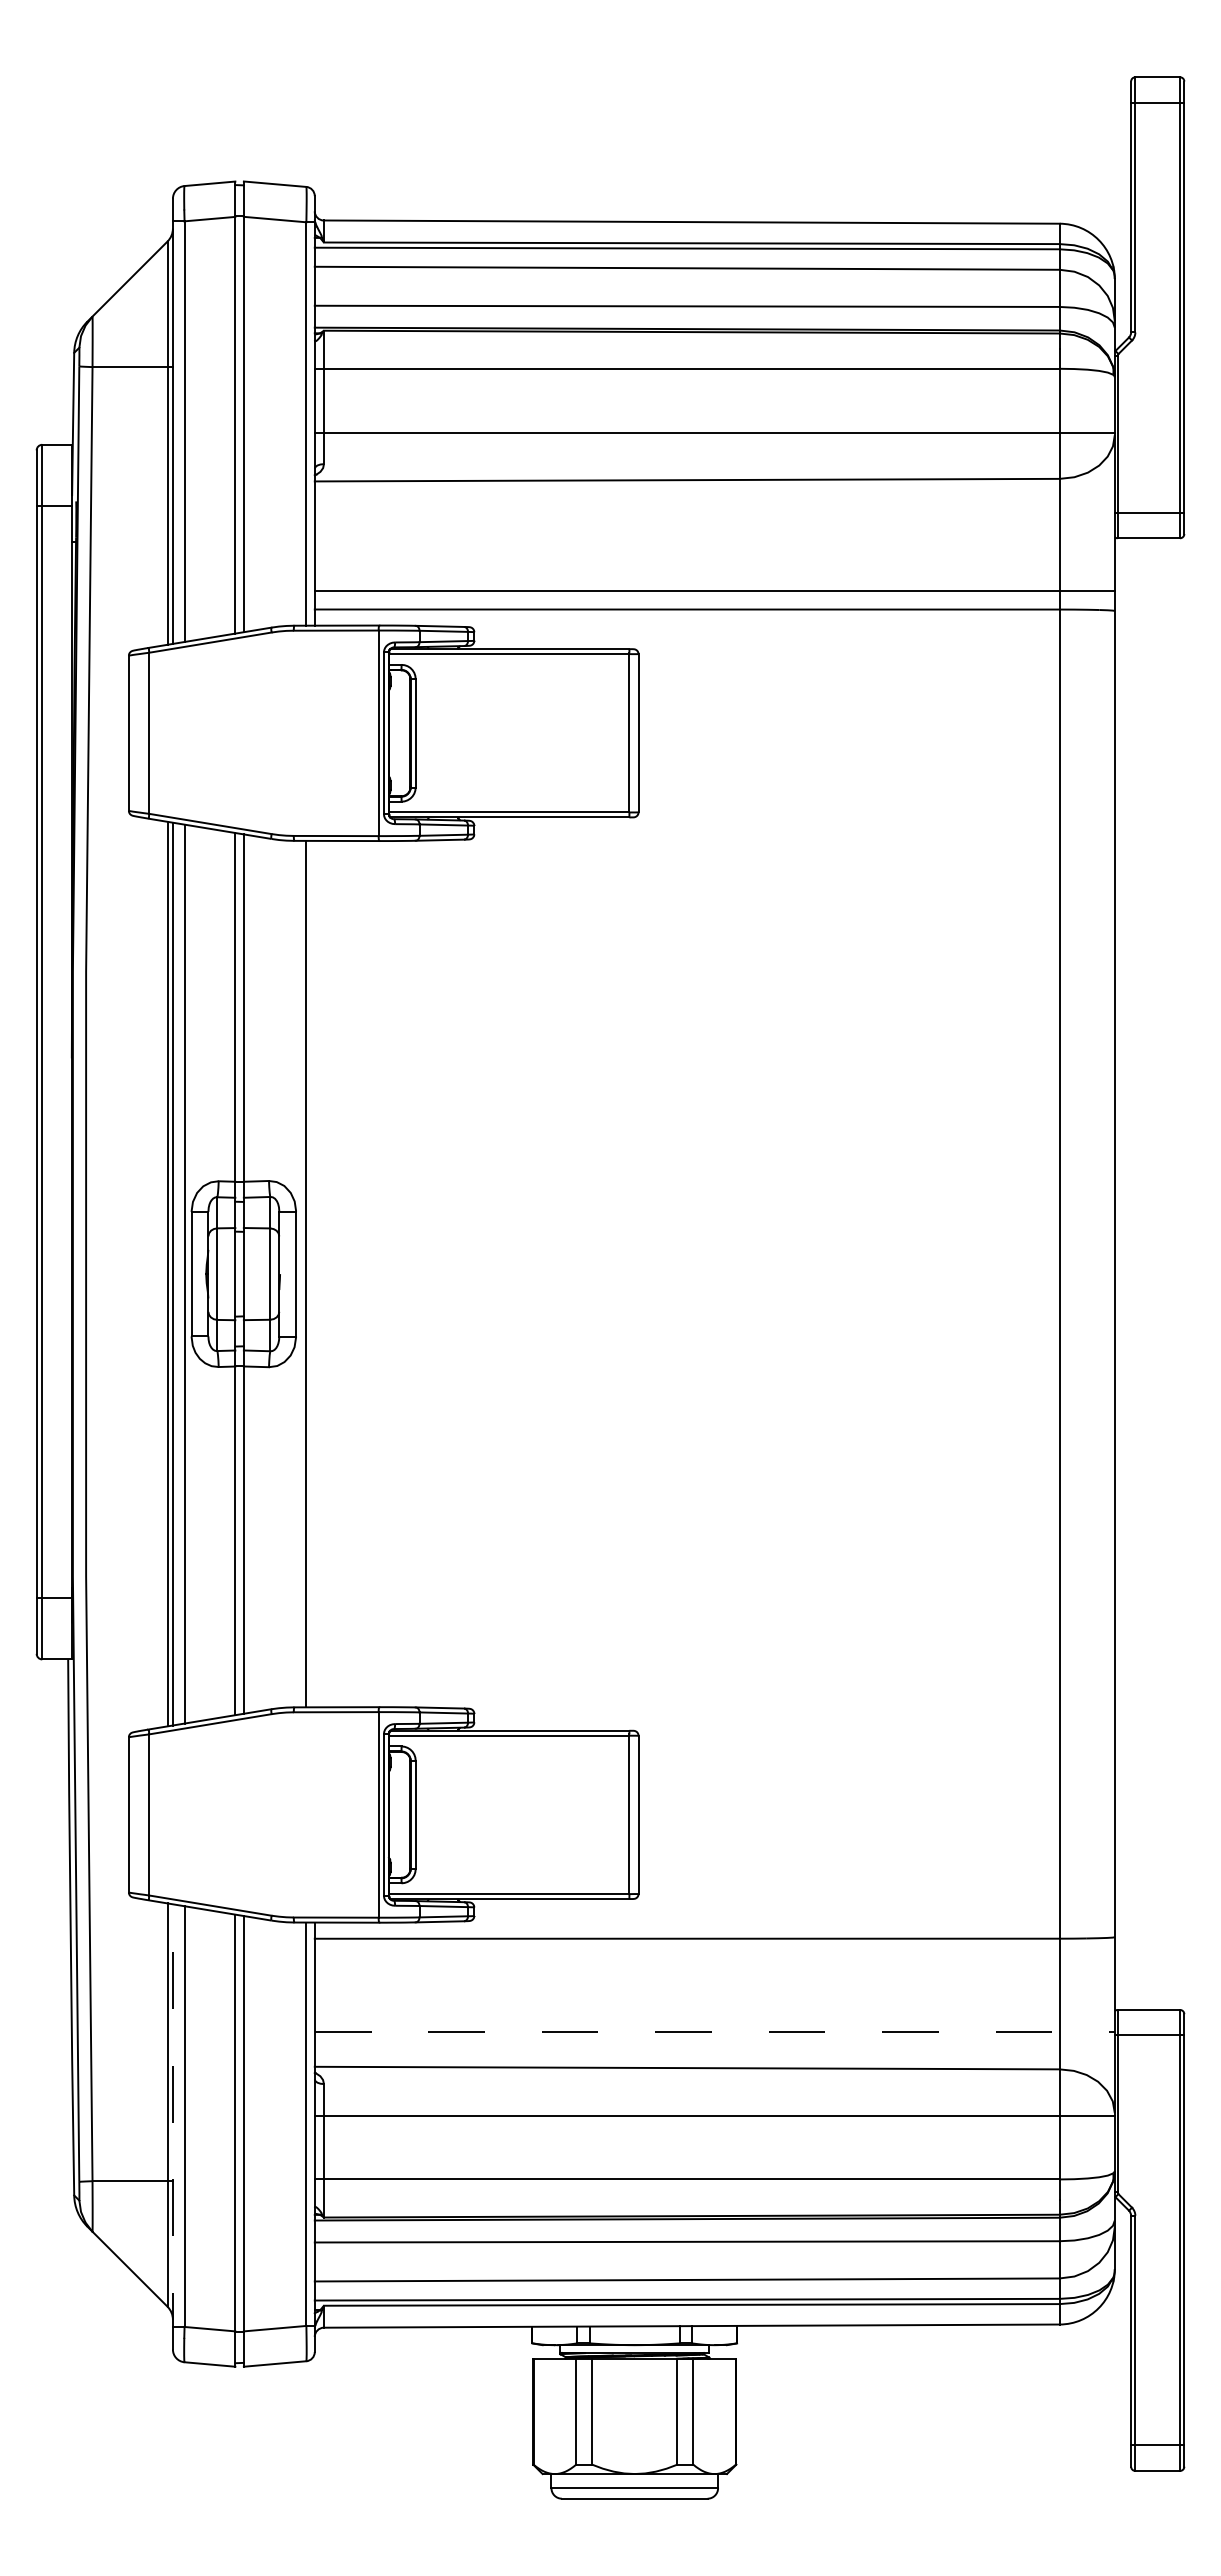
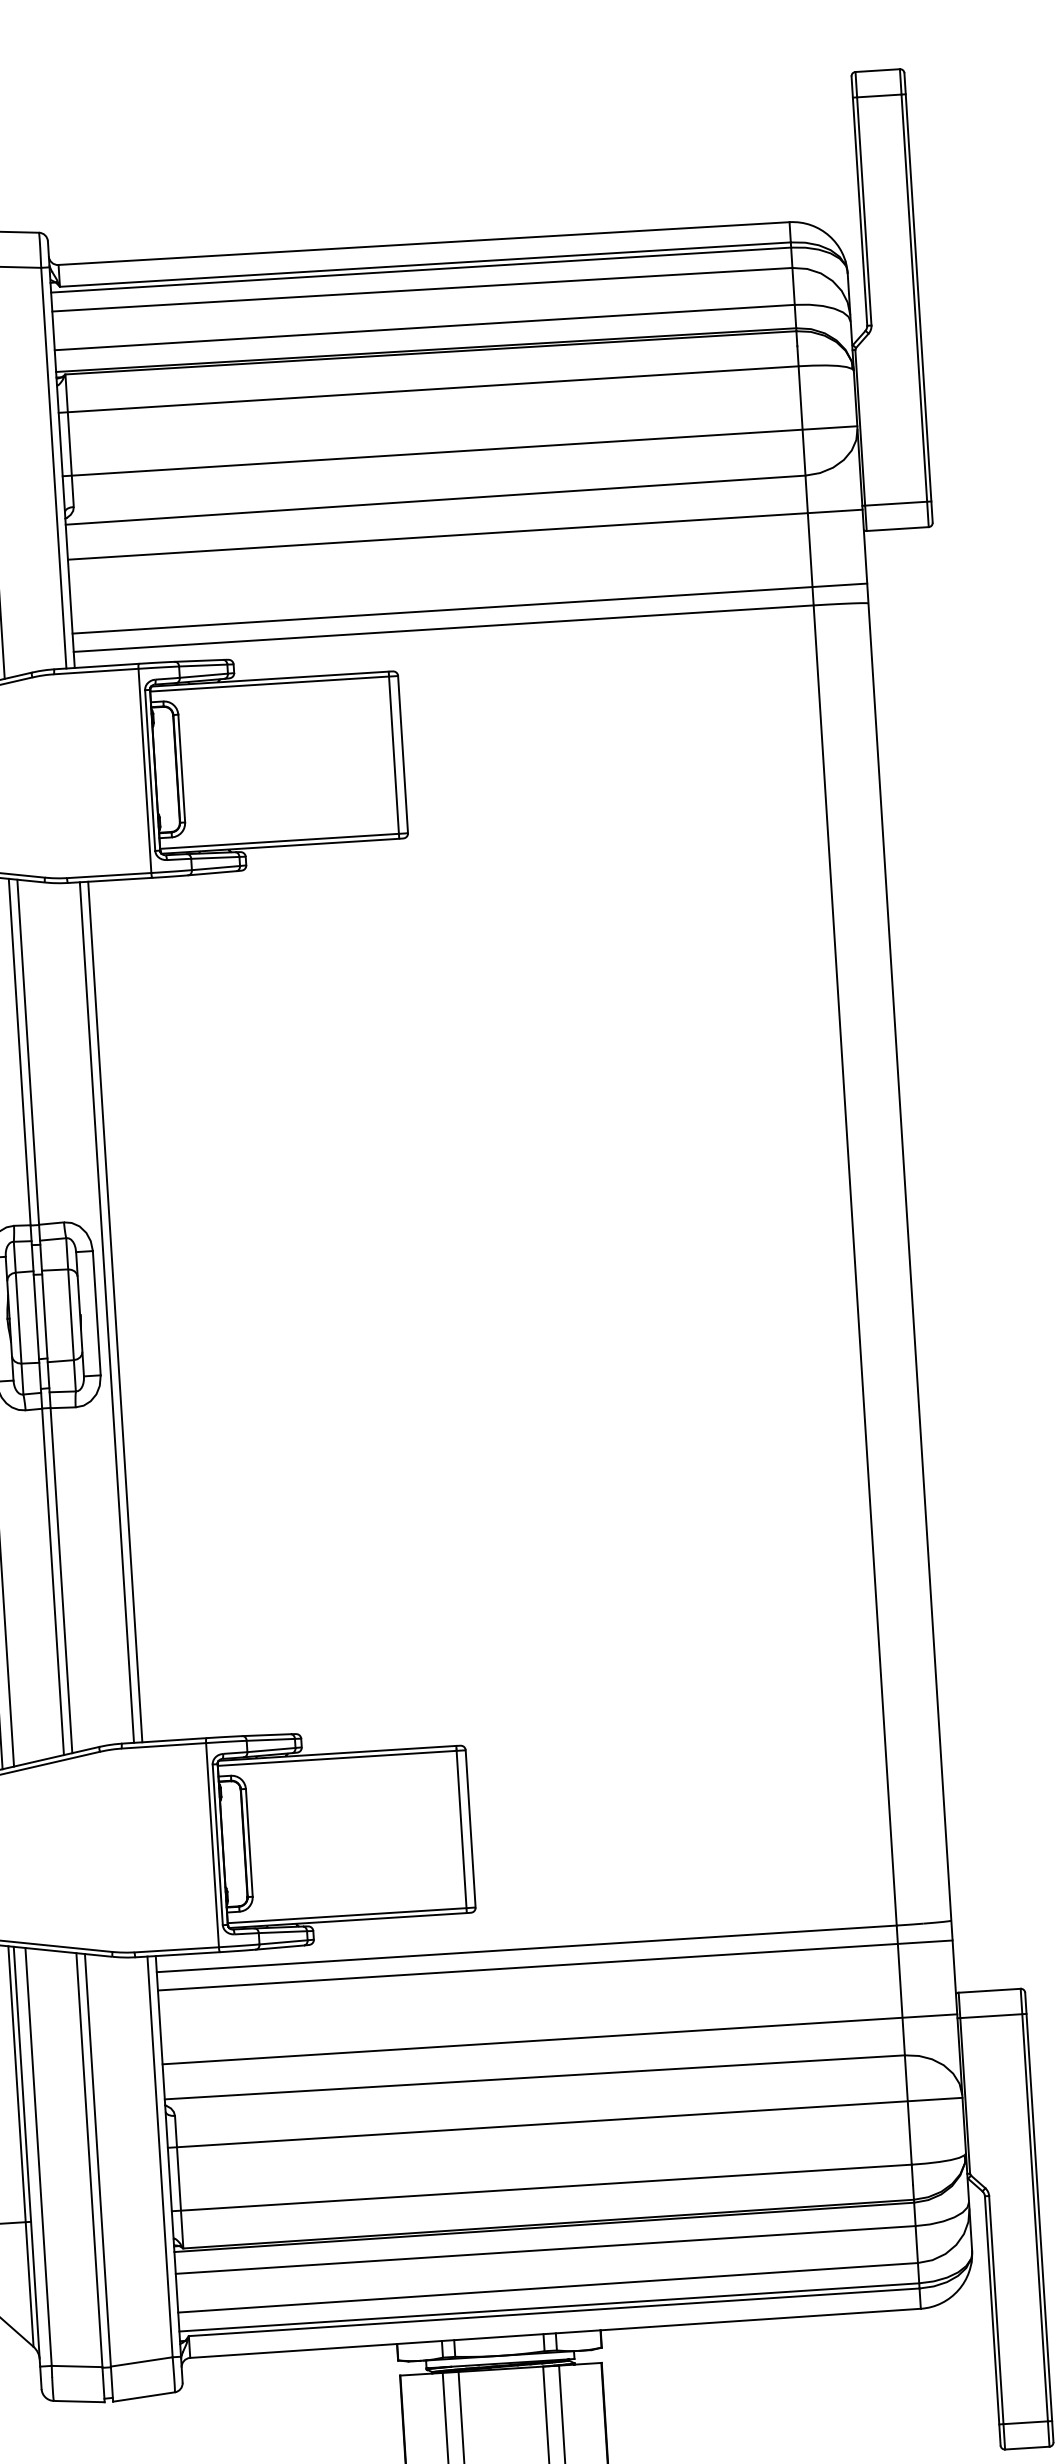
line: (714, 516) -> (464, 534), added
line: (314, 1273) -> (114, 1311), added
line: (714, 1957) -> (554, 1965), added
line: (715, 2031) -> (560, 2039), dashed -> solid
line: (172, 2126) -> (27, 2167), dashed -> solid

